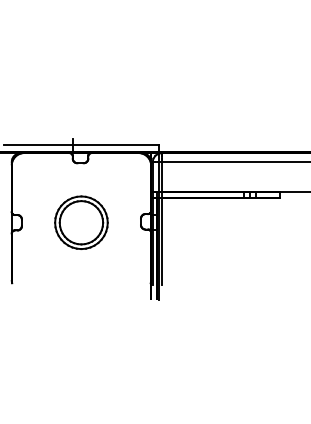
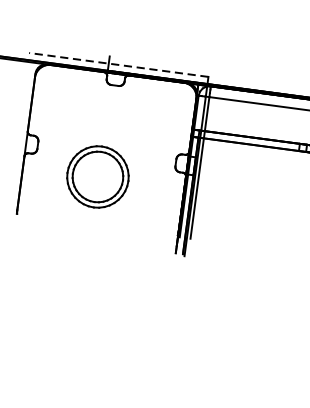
line: (80, 145) -> (117, 64), solid -> dashed
part: (81, 222) -> (98, 176), moved

